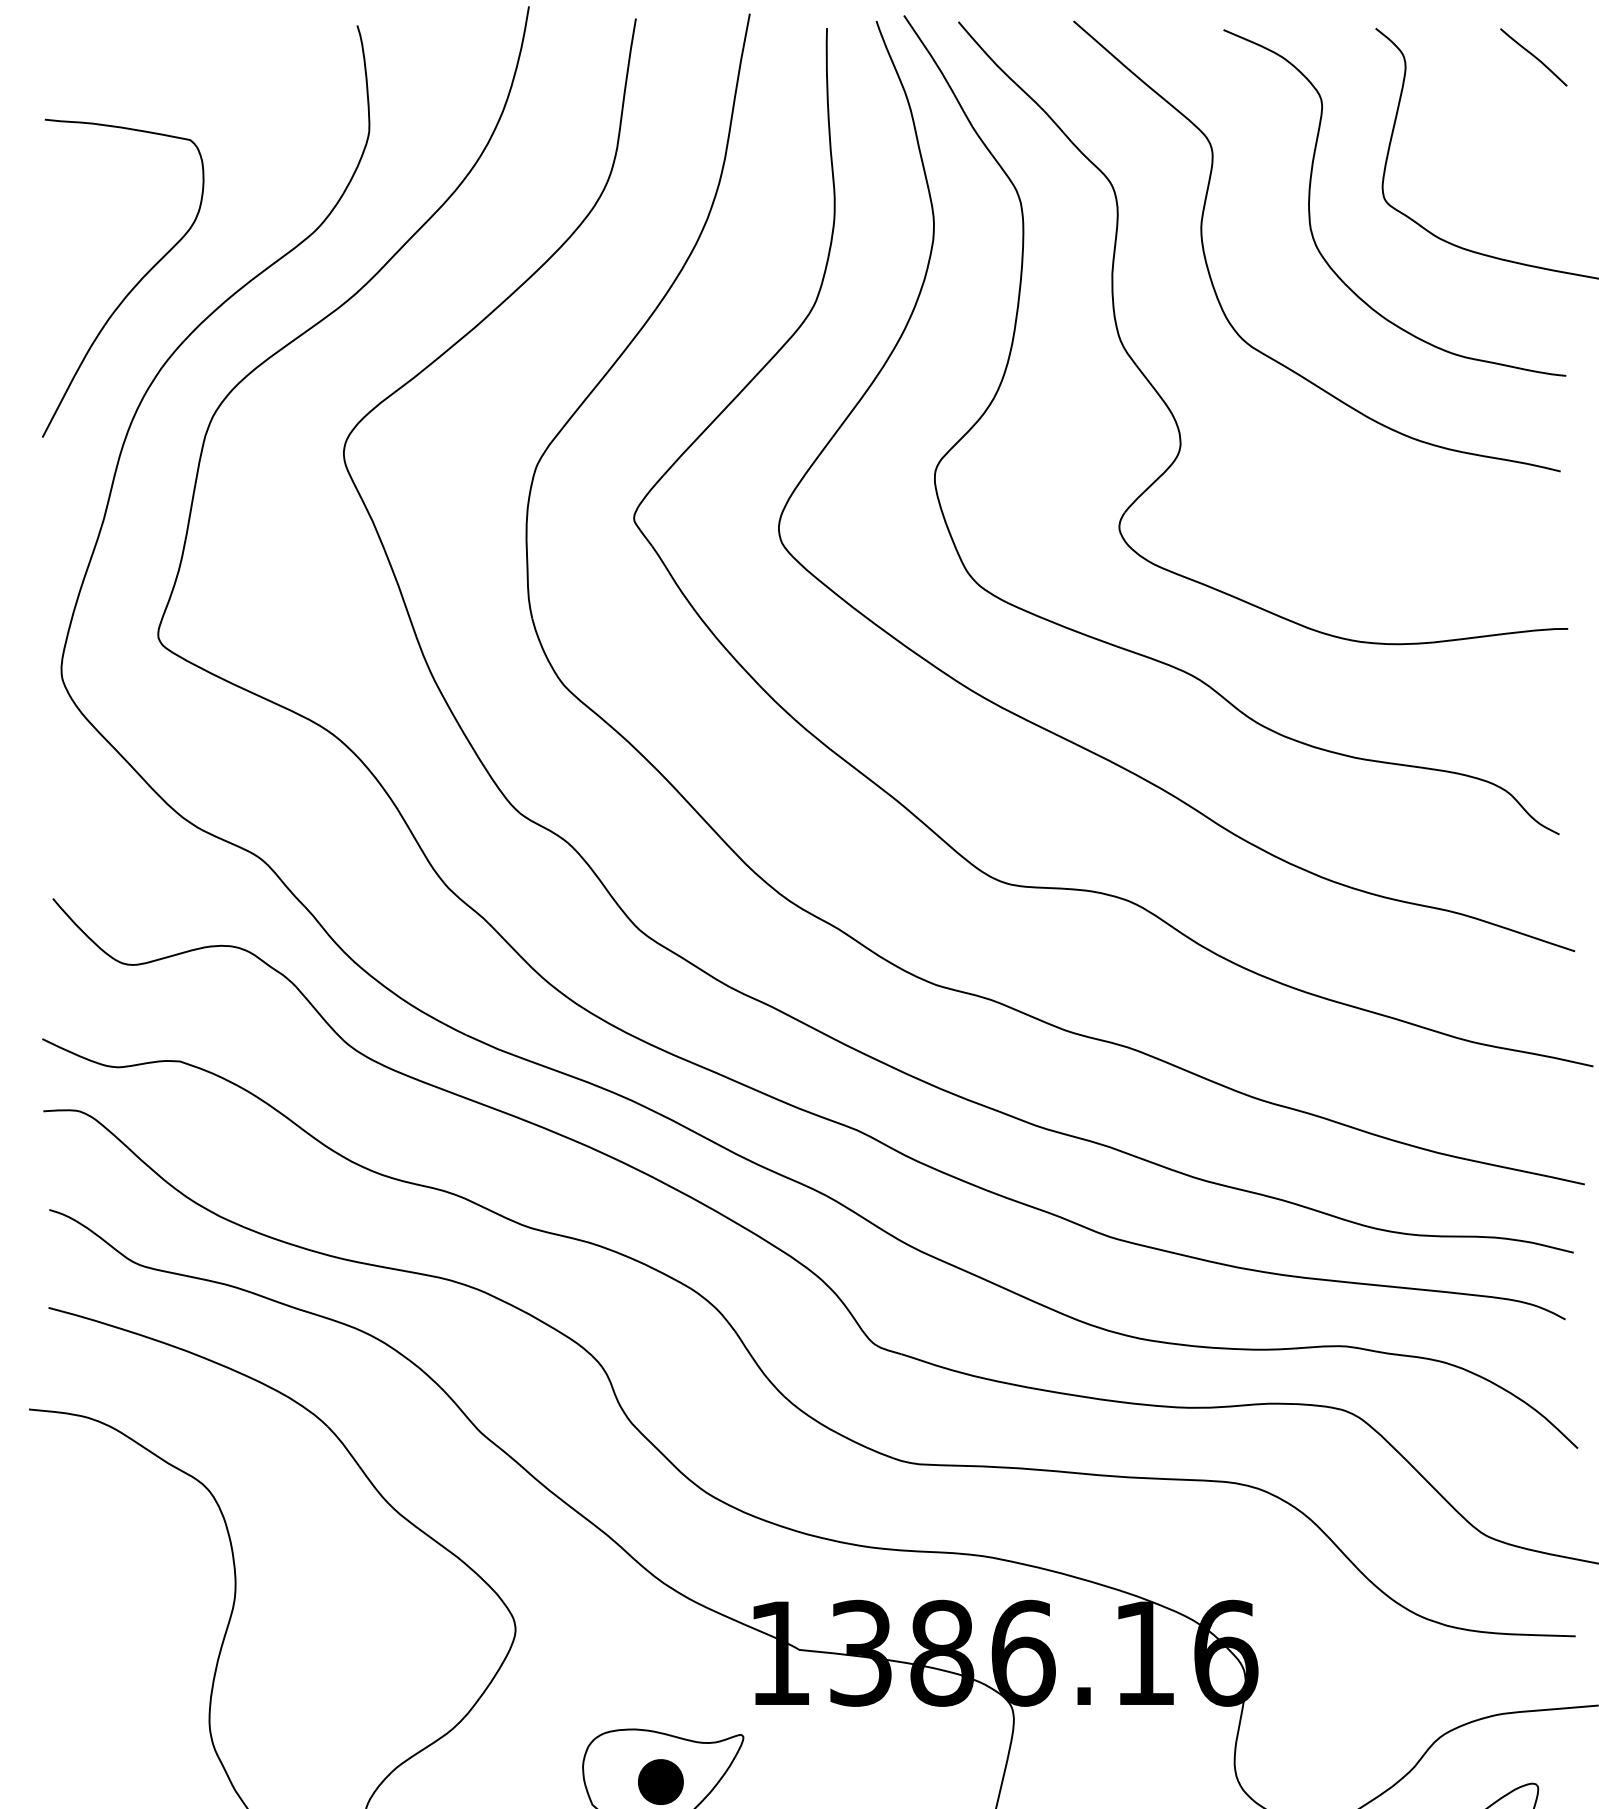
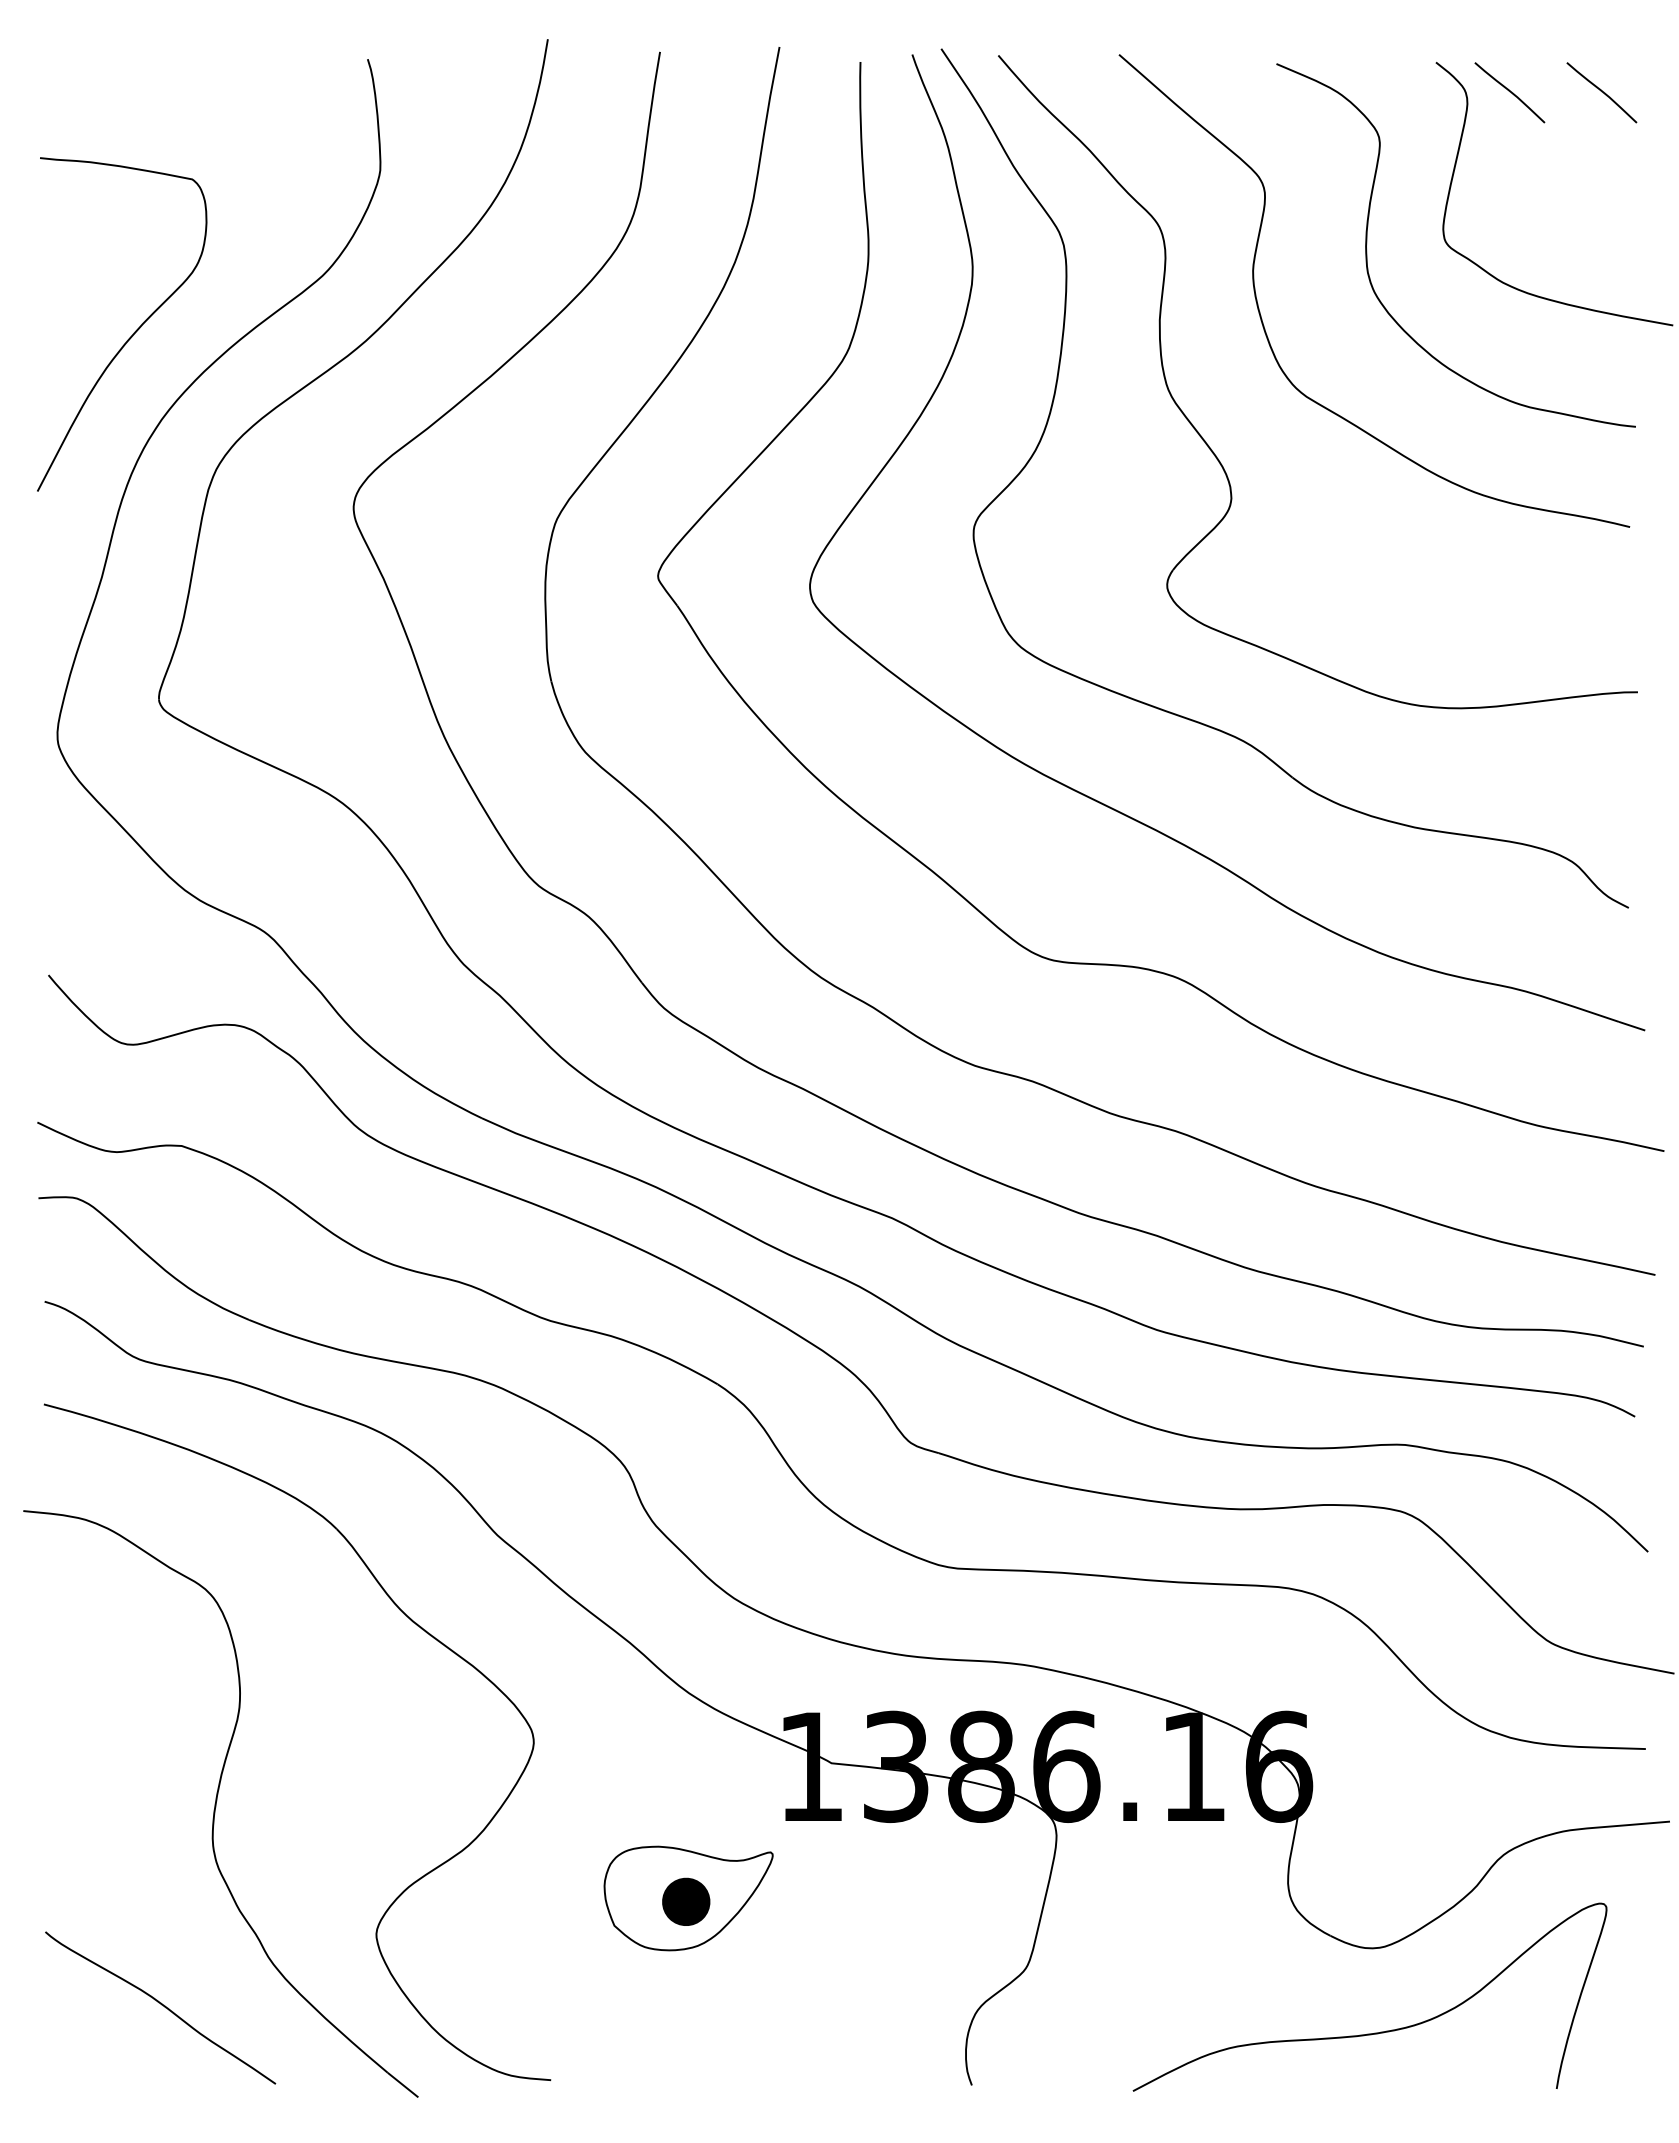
curve: (1445, 57) -> (1509, 92), added

